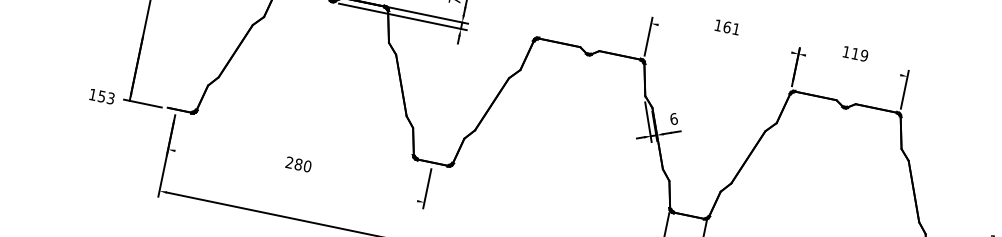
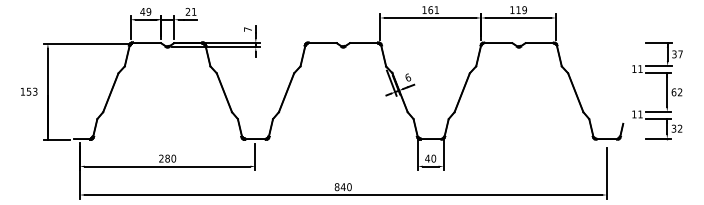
line: (724, 39) -> (430, 18), added
line: (852, 66) -> (518, 18), added
text: (102, 96) -> (29, 91), moved
line: (296, 175) -> (167, 166), added

